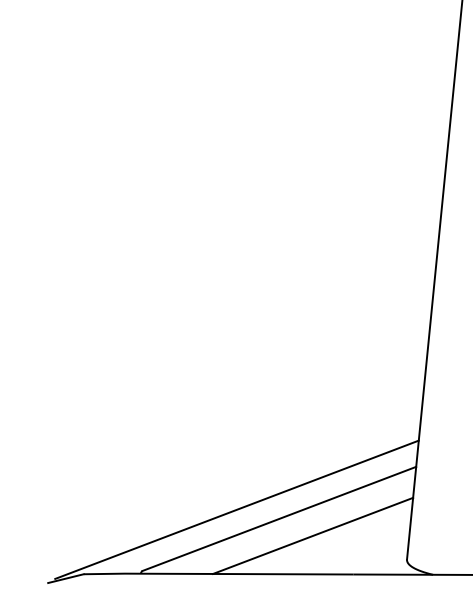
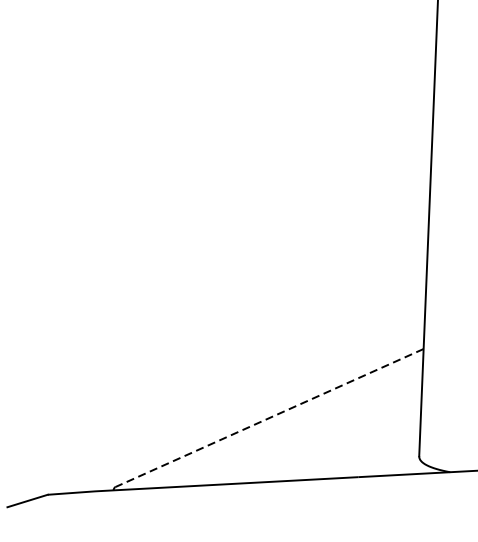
line: (236, 509) -> (219, 410), removed
line: (278, 519) -> (268, 418), solid -> dashed
line: (313, 535) -> (309, 434), removed

